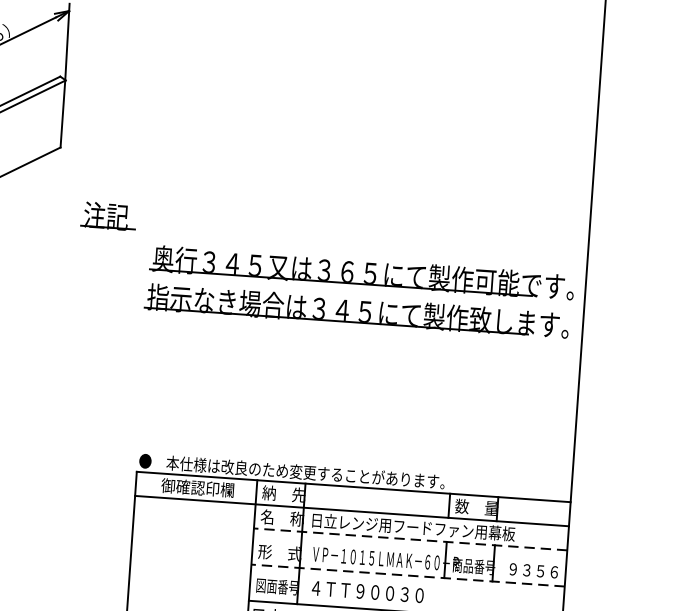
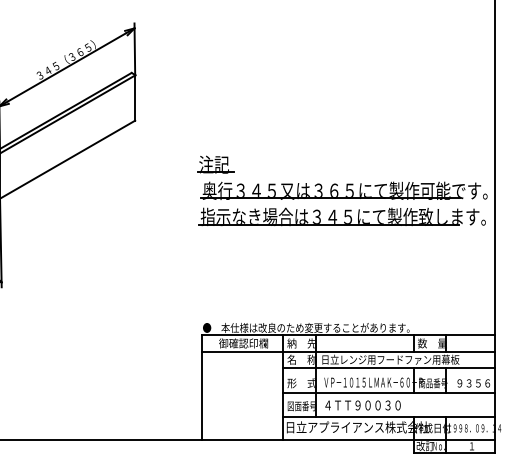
part: (108, 215) -> (215, 164), moved
line: (409, 539) -> (388, 368), dashed -> solid
line: (406, 575) -> (388, 392), dashed -> solid

